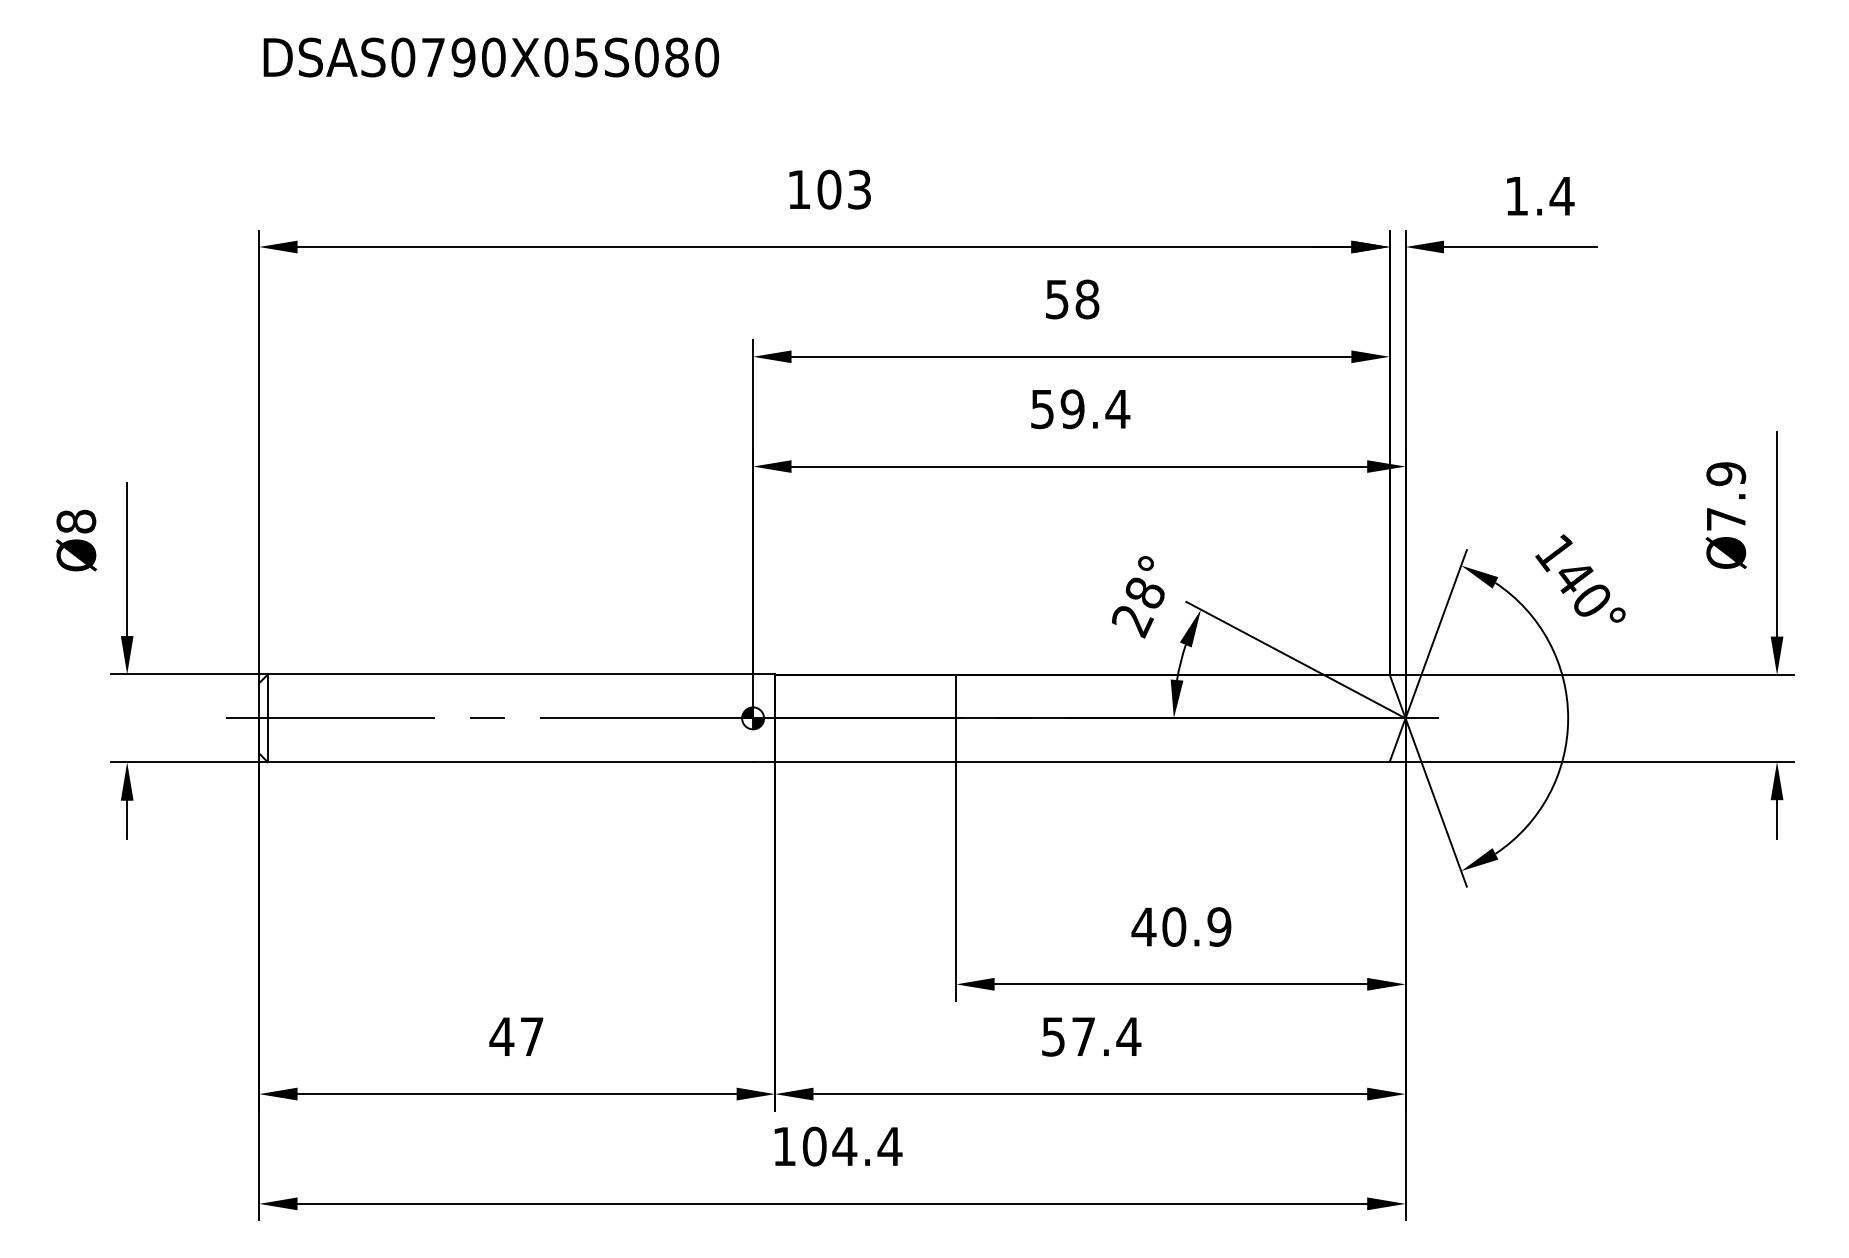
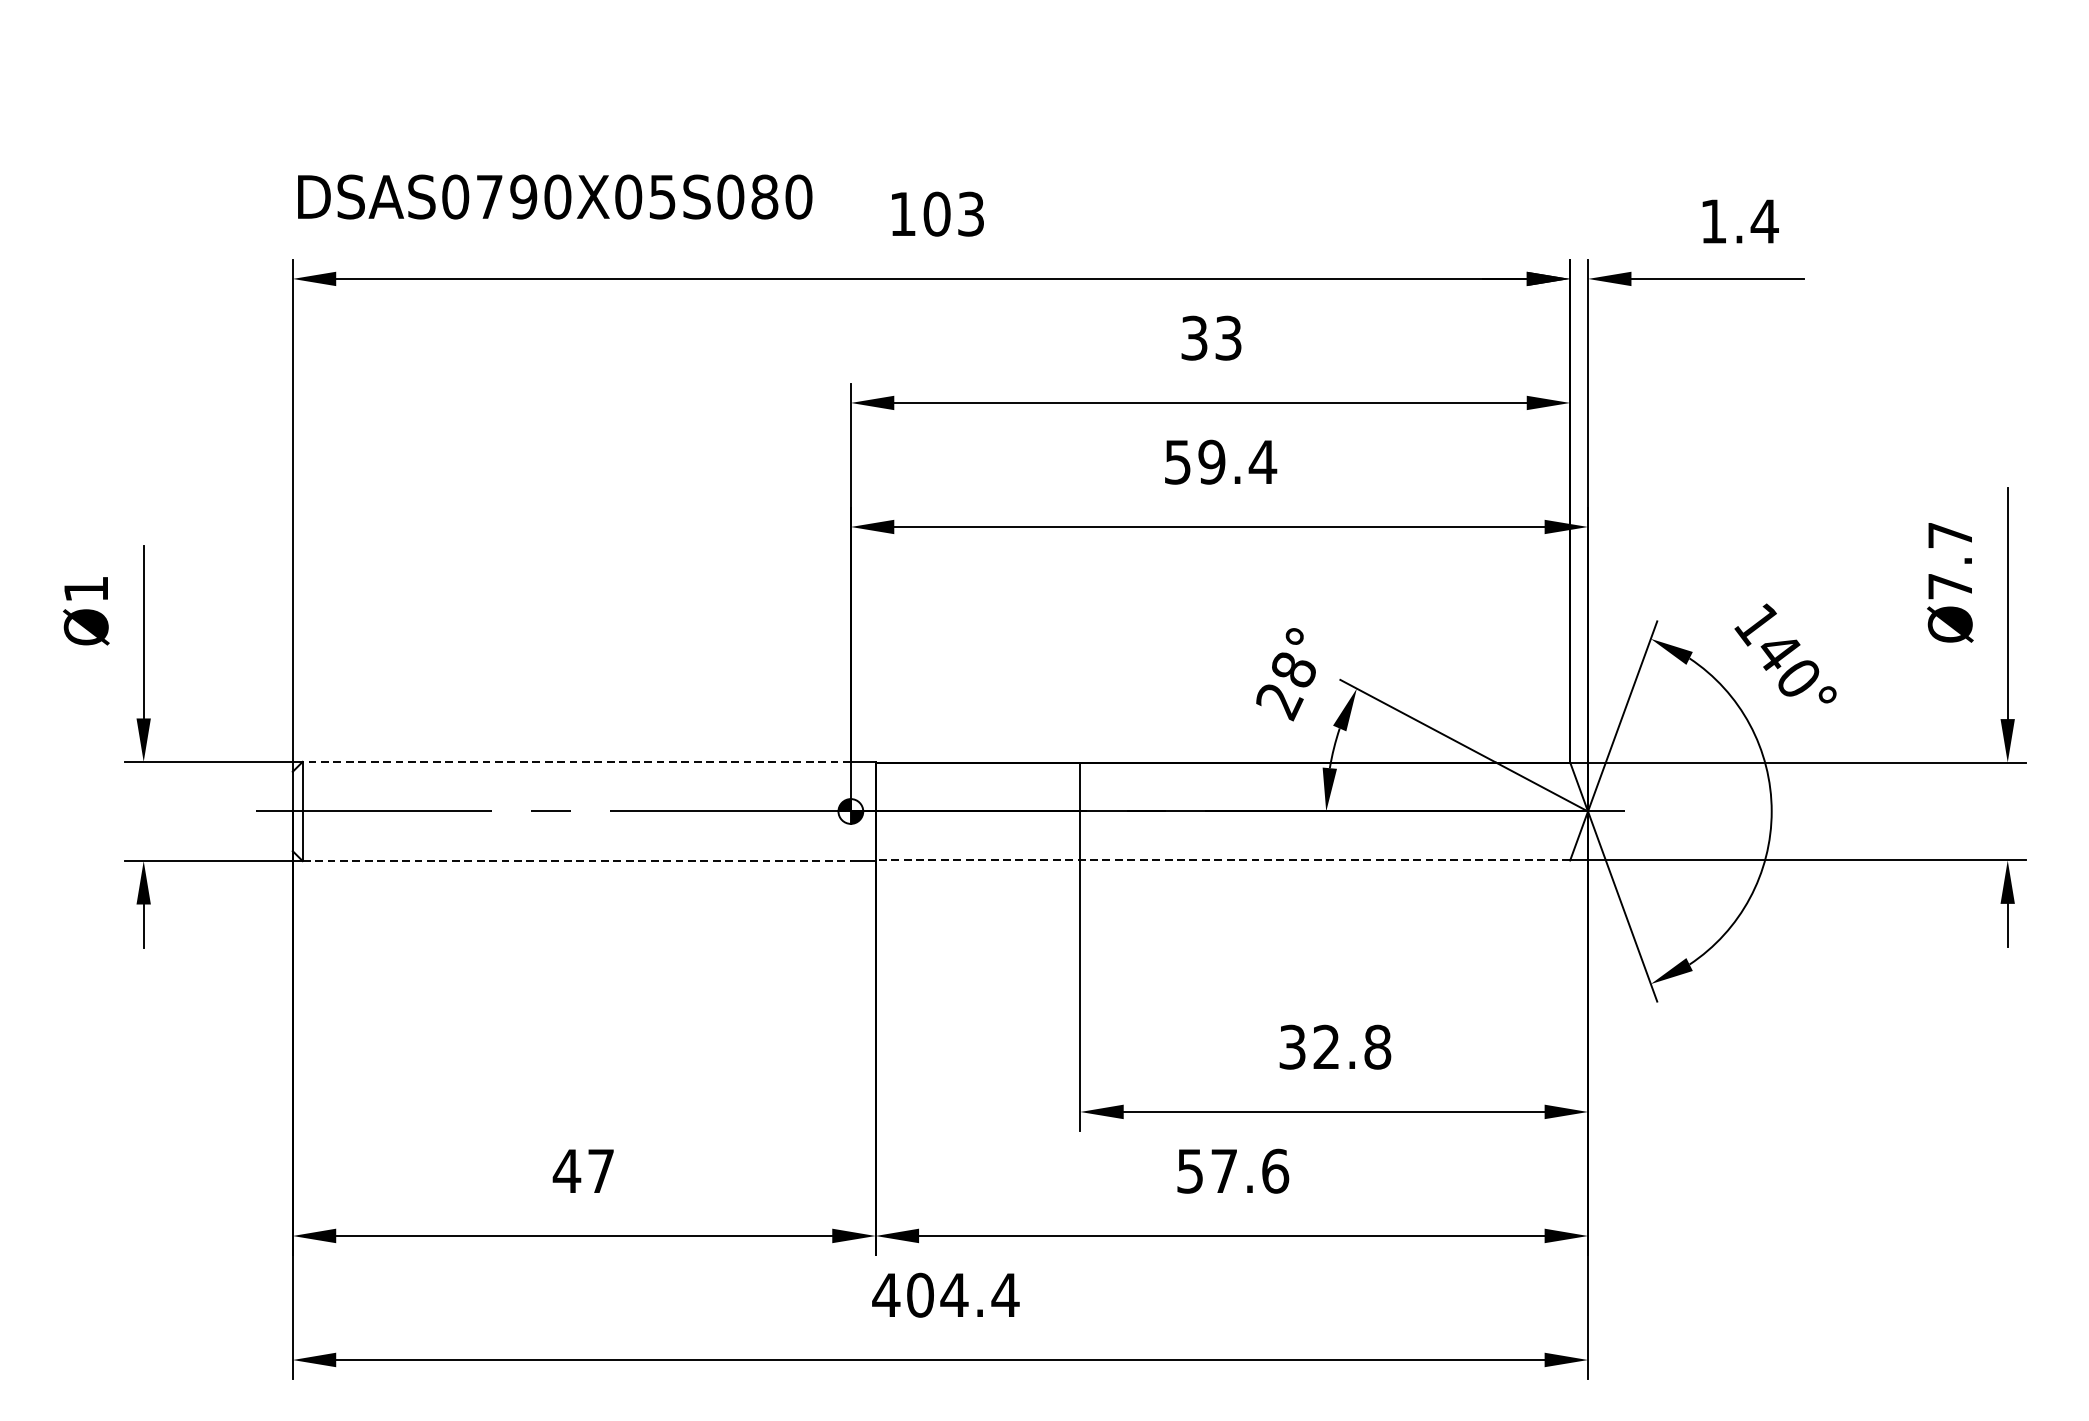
text: (491, 57) -> (555, 197), moved
text: (1072, 299) -> (1211, 338), 58 -> 33
text: (1726, 474) -> (1950, 535), Ø7.9 -> Ø7.7
text: (76, 521) -> (86, 589), Ø8 -> Ø1
line: (510, 674) -> (576, 761), solid -> dashed
line: (1081, 761) -> (1221, 860), solid -> dashed
line: (510, 762) -> (576, 861), solid -> dashed
text: (1181, 926) -> (1334, 1046), 40.9 -> 32.8
text: (1128, 1036) -> (1274, 1170), 57.4 -> 57.6
text: (783, 1146) -> (885, 1295), 104.4 -> 404.4

